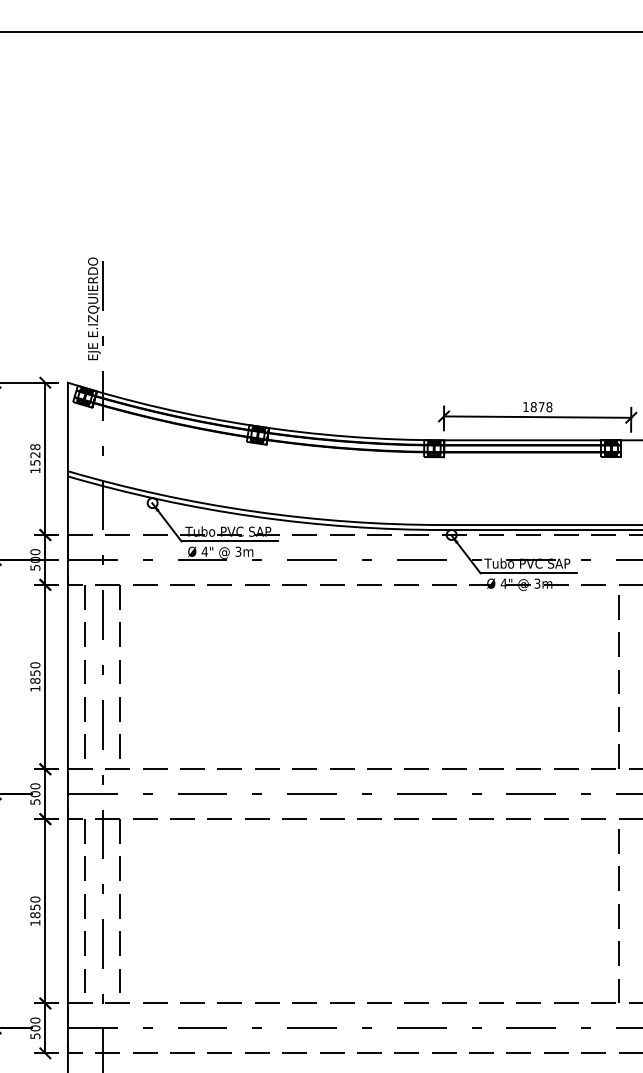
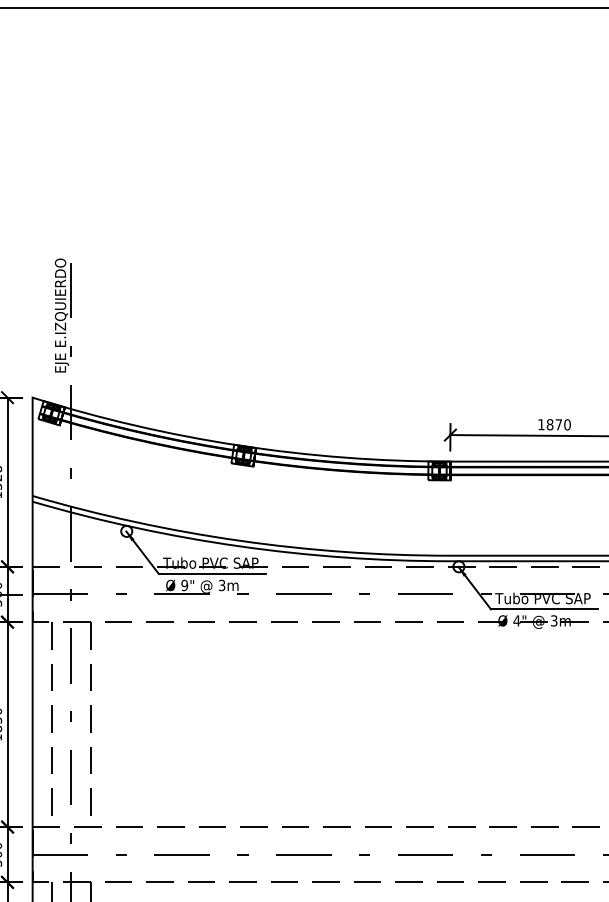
text: (549, 407) -> (567, 425), 1878 -> 1870
text: (204, 551) -> (184, 585), 4" -> 9"

